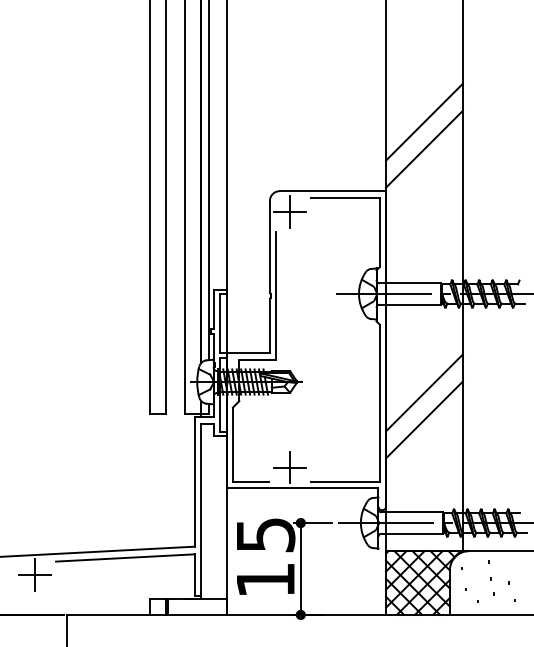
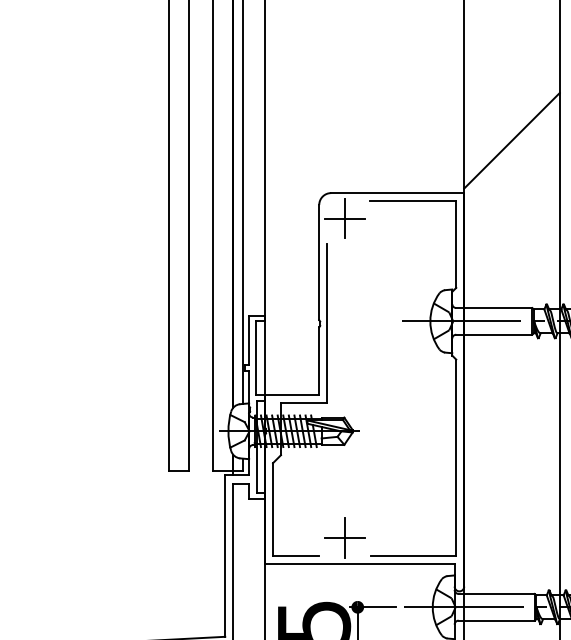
line: (424, 122) -> (512, 107), removed
line: (424, 392) -> (512, 444), removed
line: (424, 419) -> (512, 478), removed

